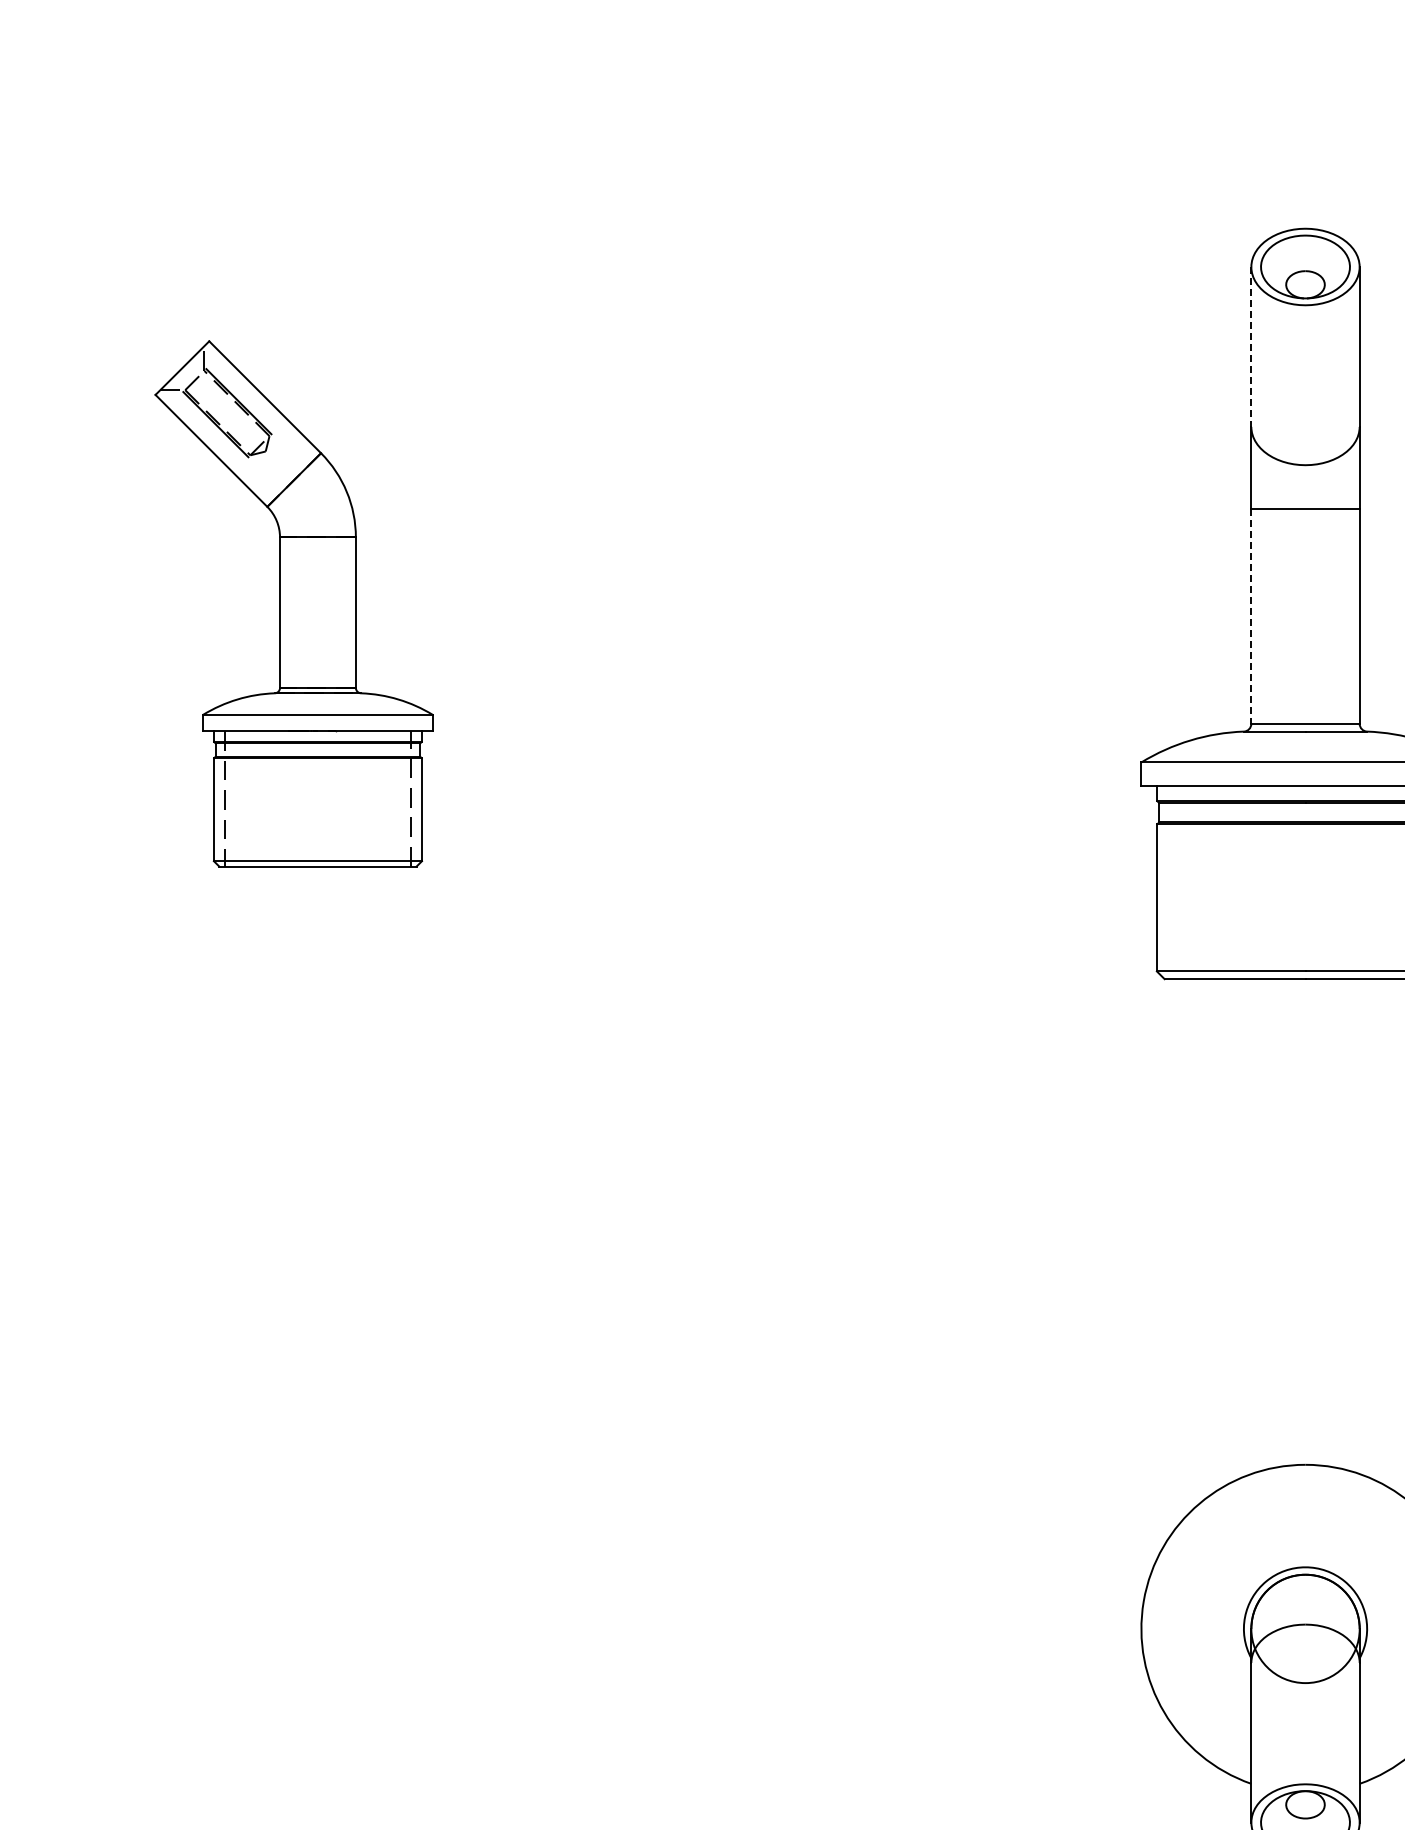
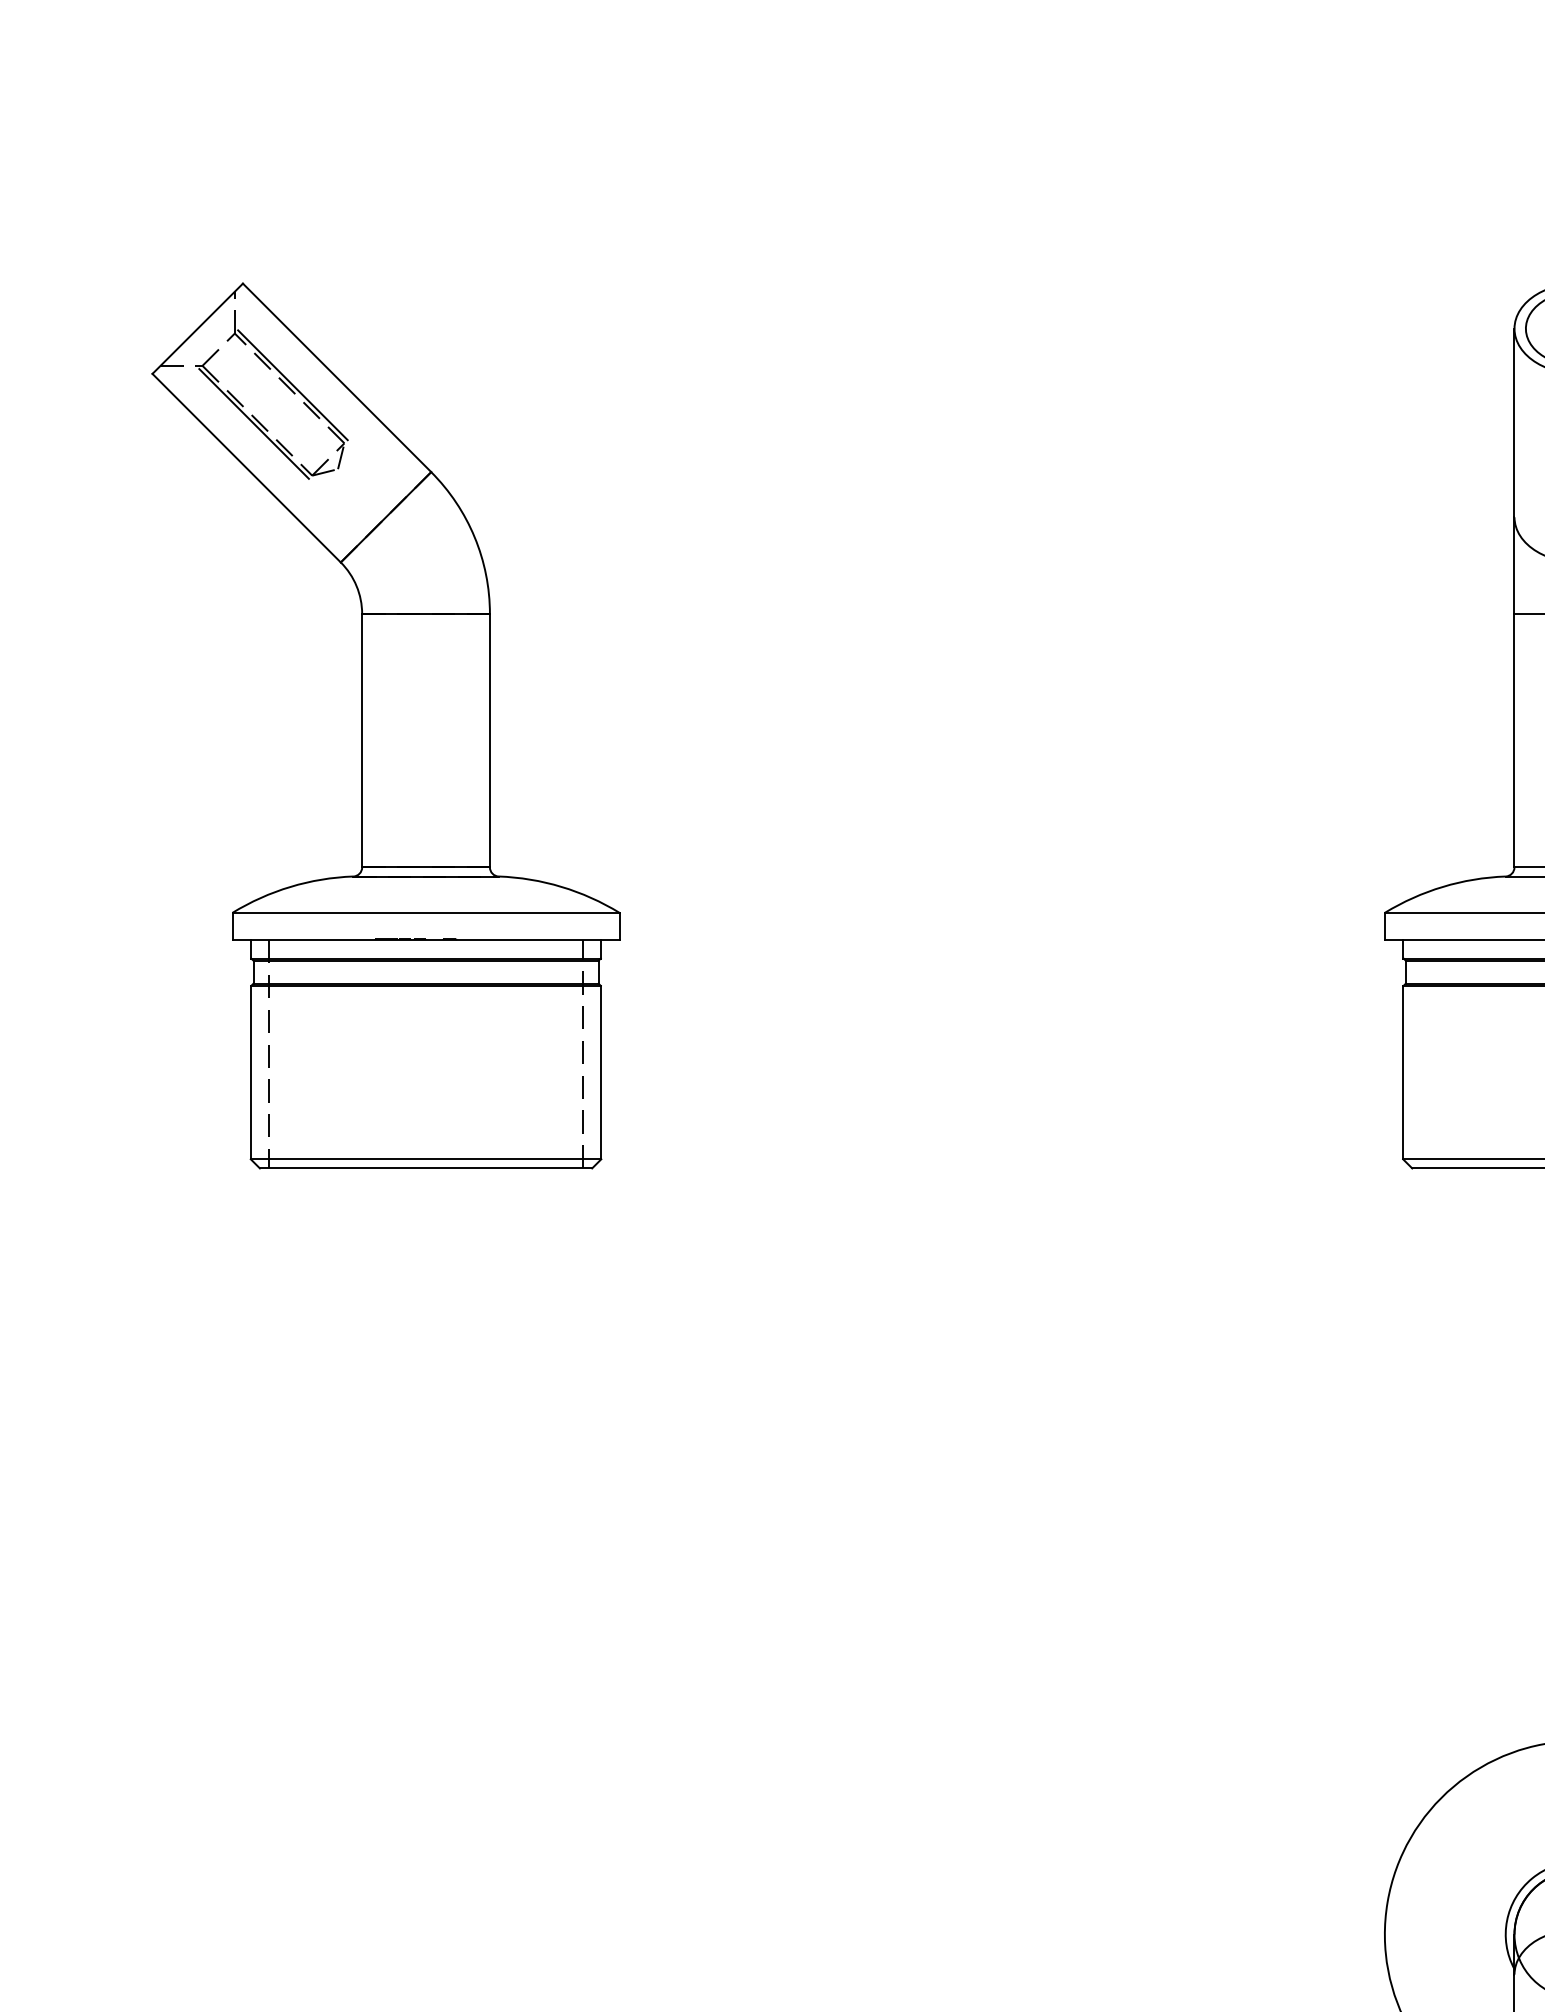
line: (1251, 346) -> (1514, 422), dashed -> solid
part: (293, 603) -> (385, 725), size x1.43
line: (1251, 616) -> (1514, 740), dashed -> solid

